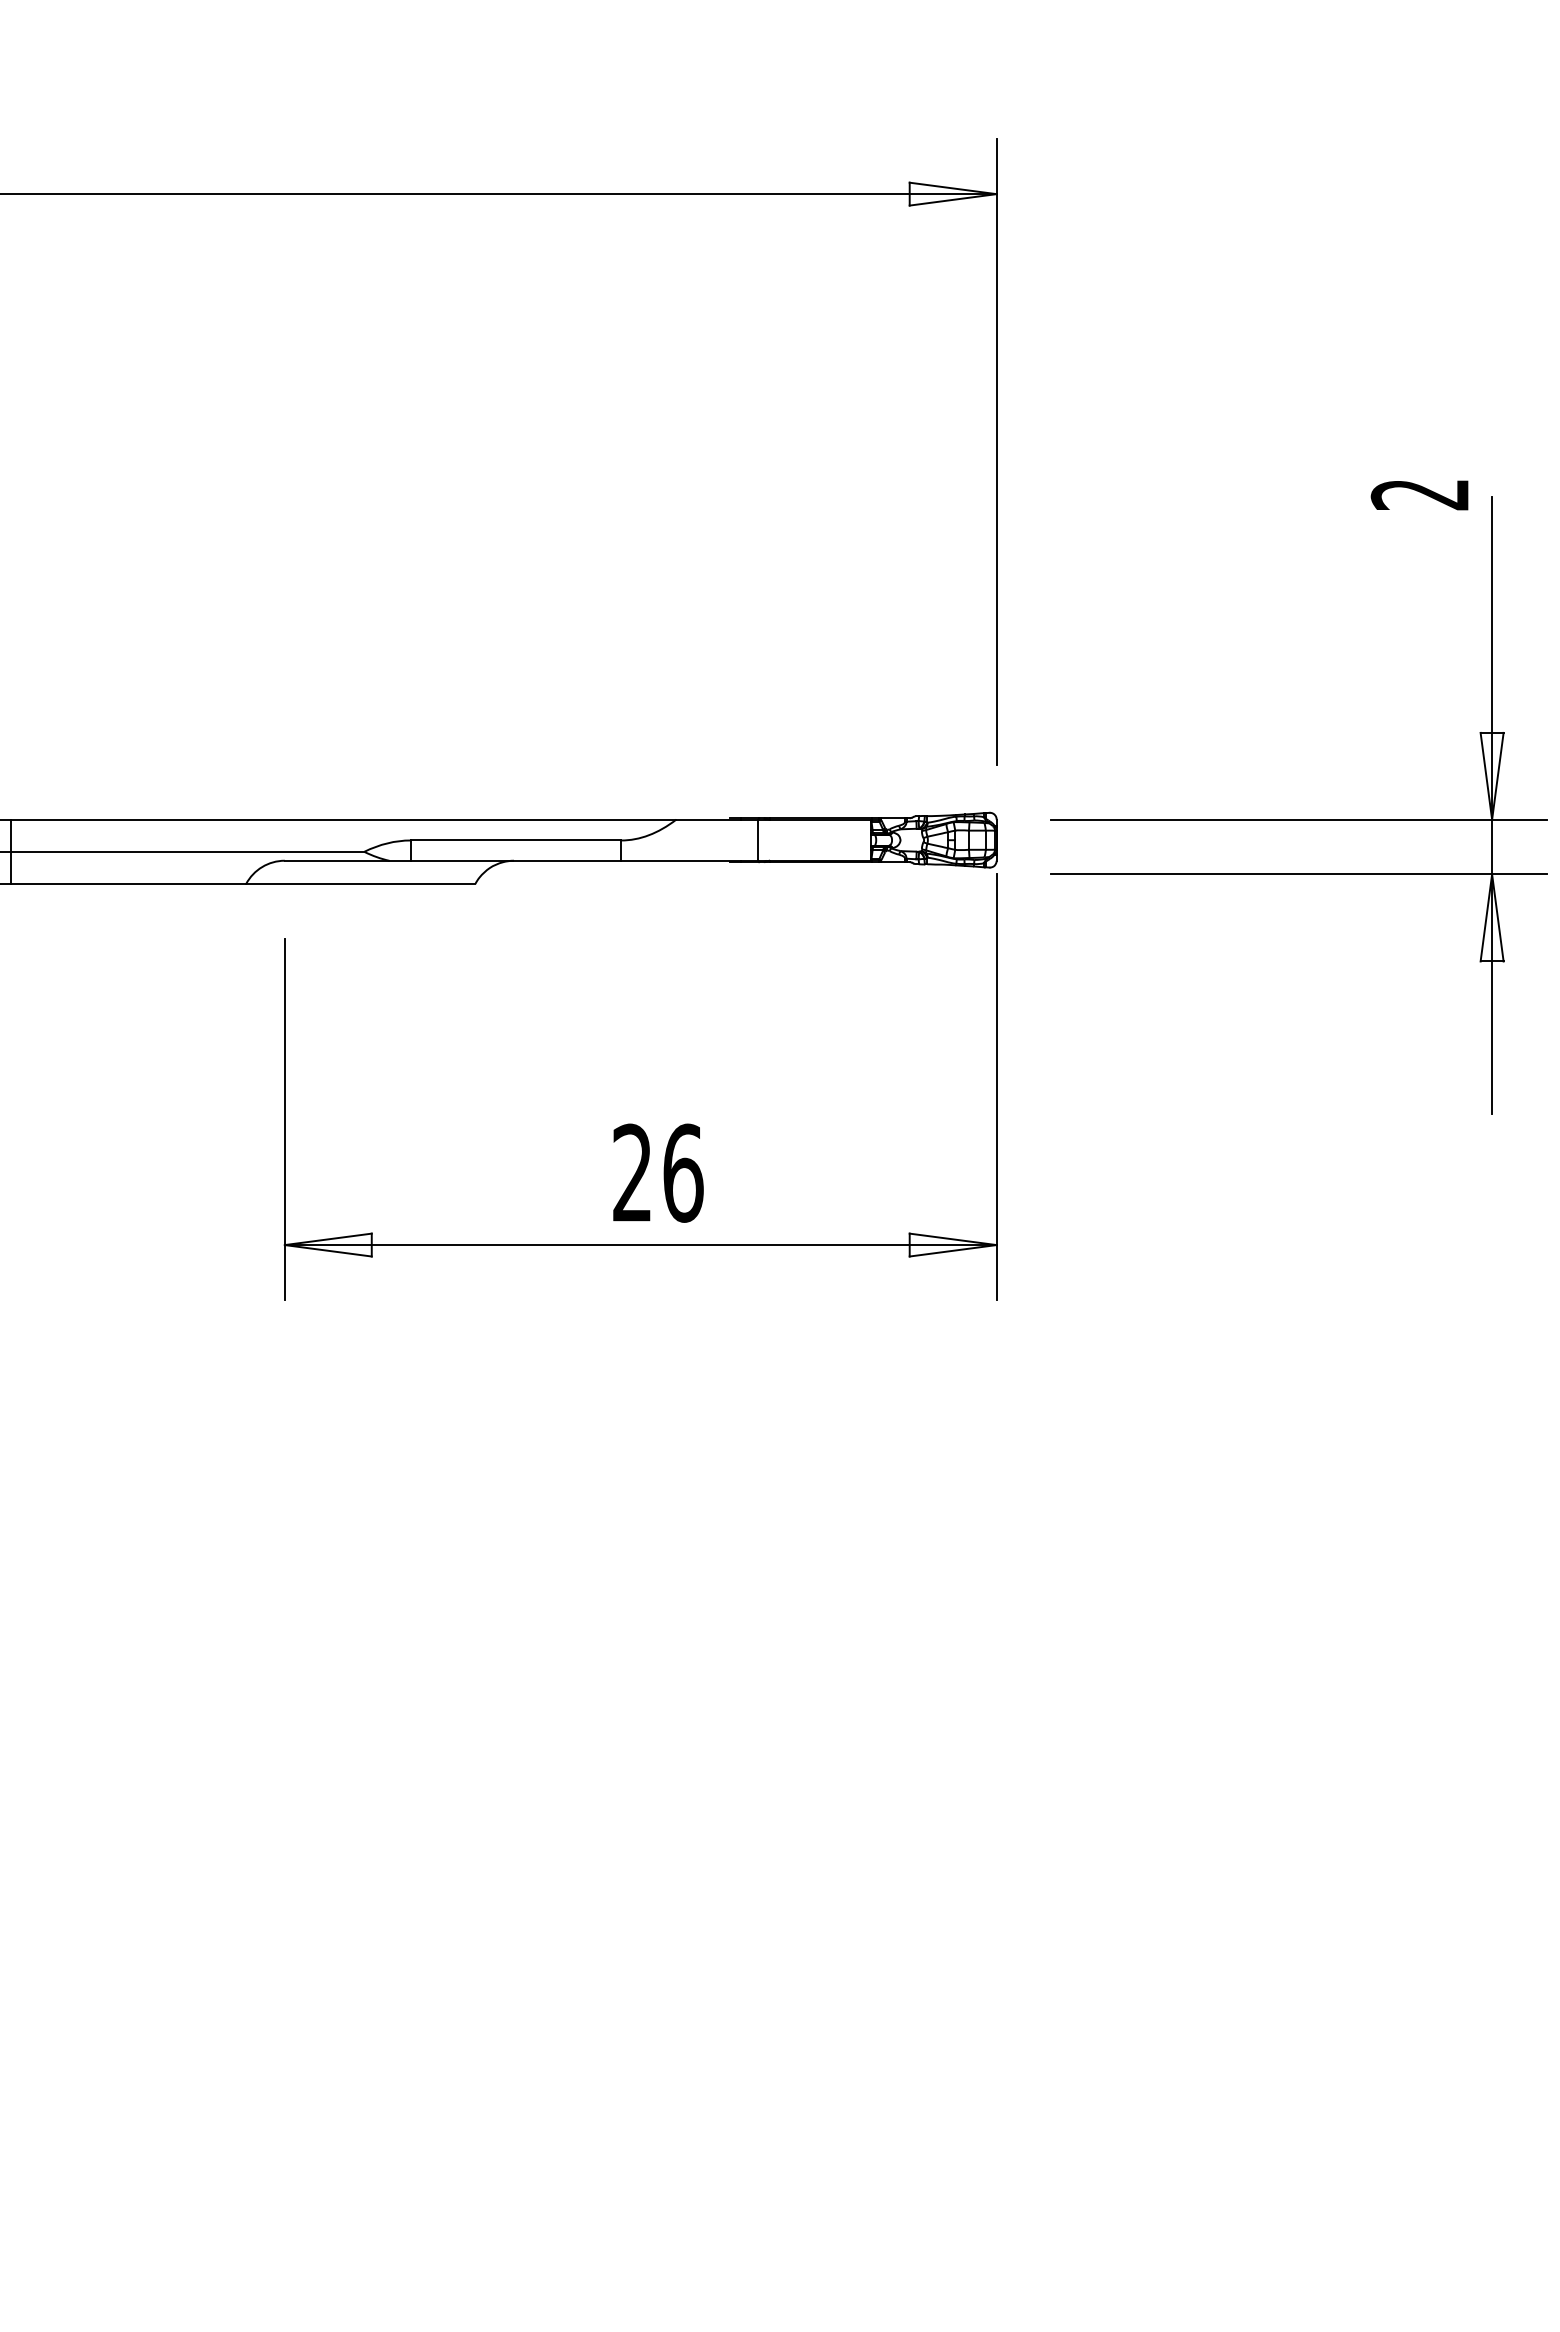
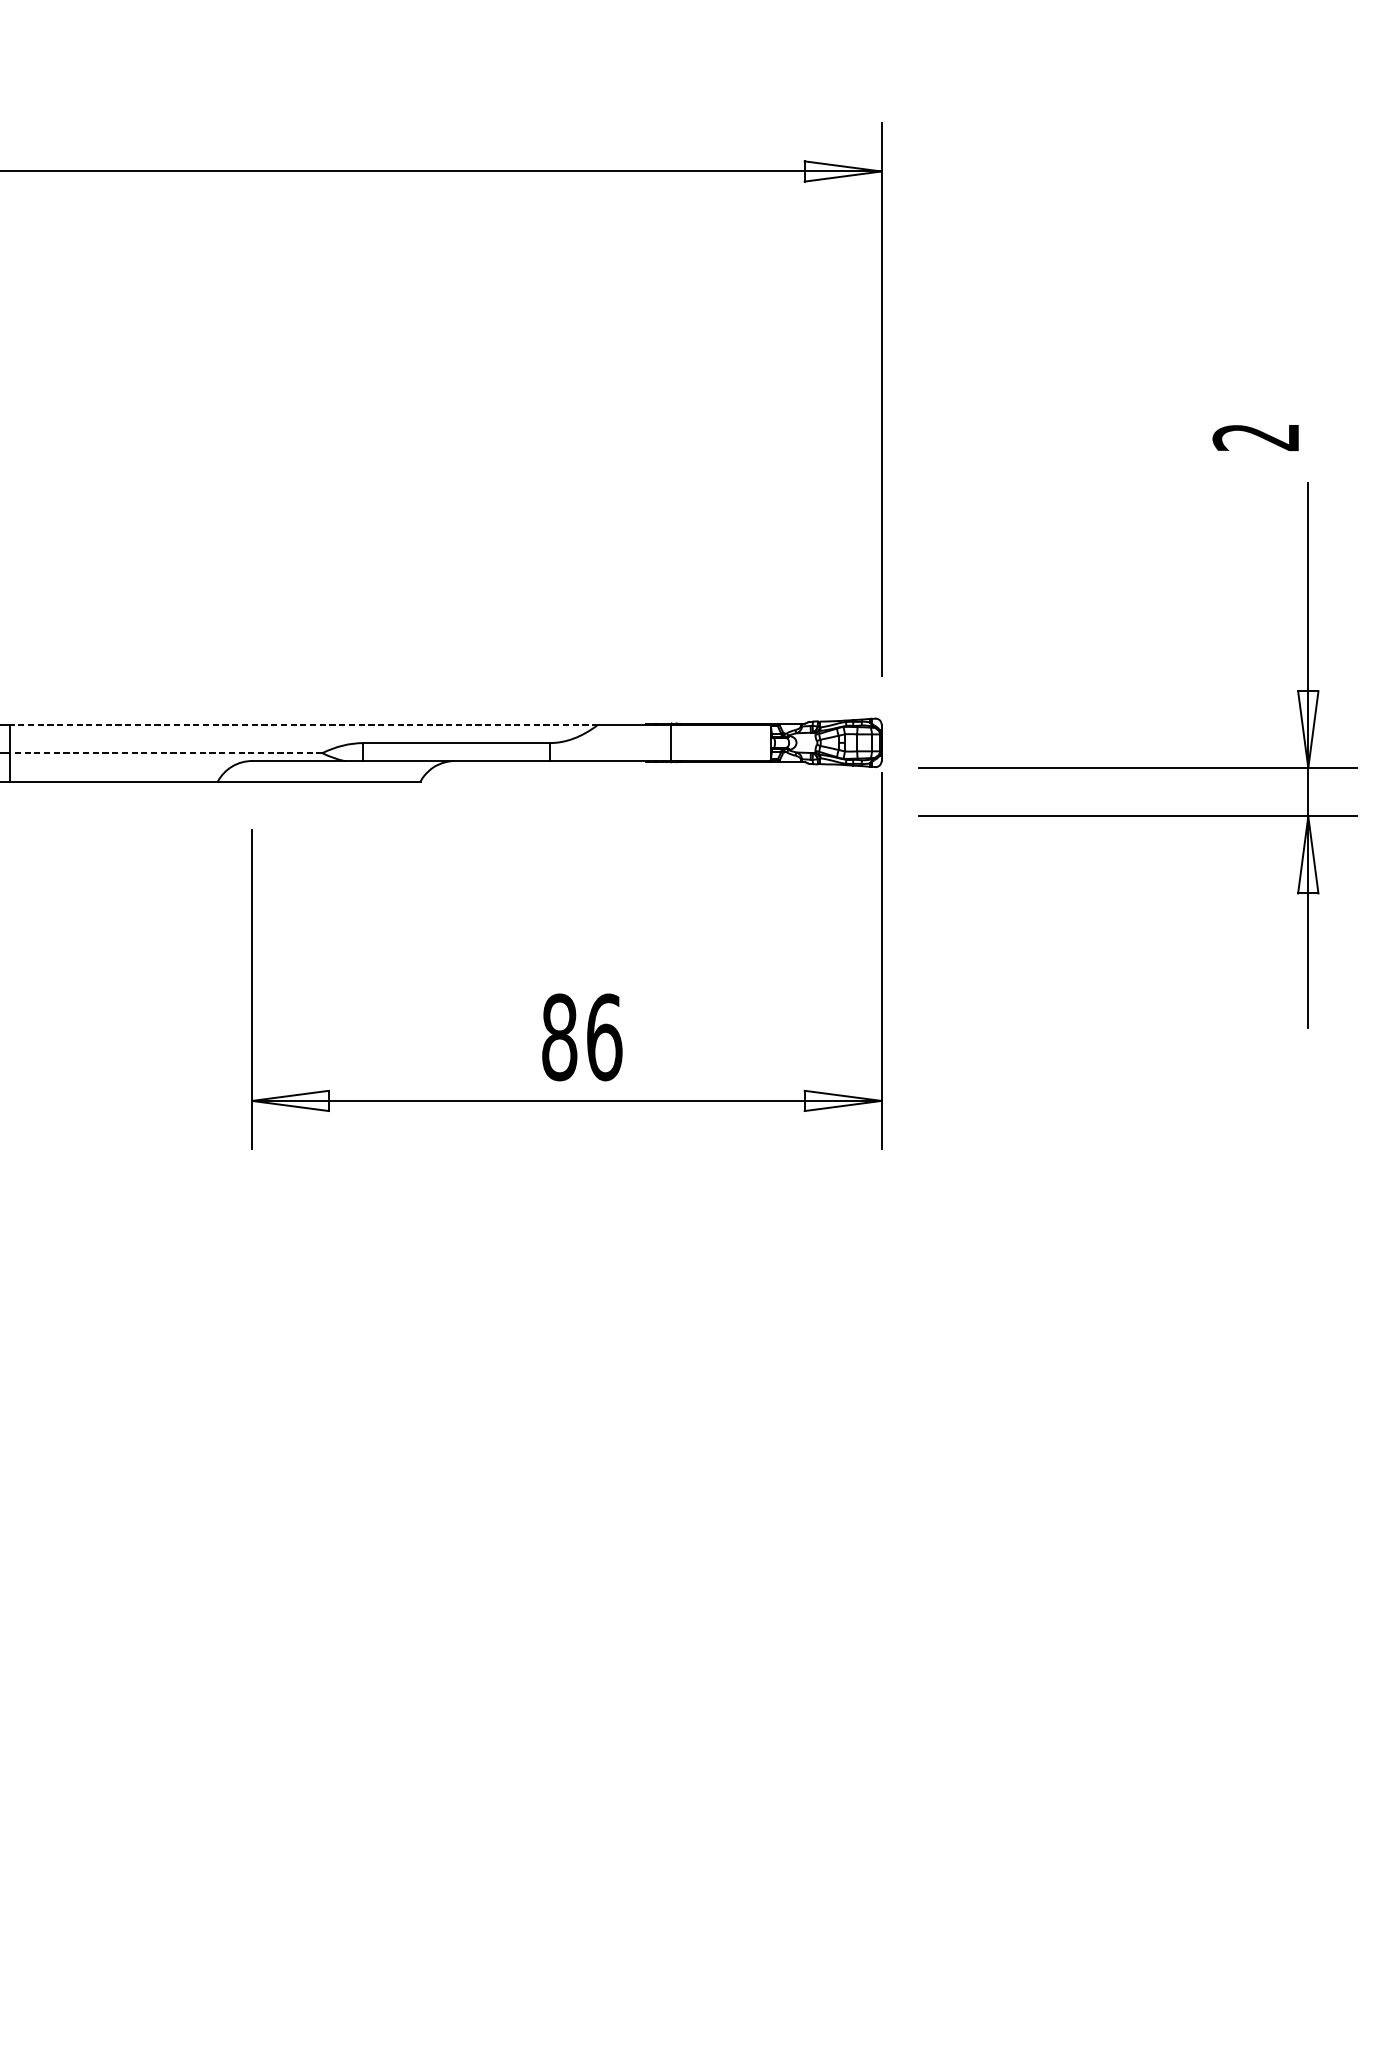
line: (343, 819) -> (303, 724), solid -> dashed
part: (1298, 819) -> (1137, 767), moved
line: (187, 851) -> (165, 752), solid -> dashed
text: (632, 1172) -> (559, 1036), 26 -> 86

